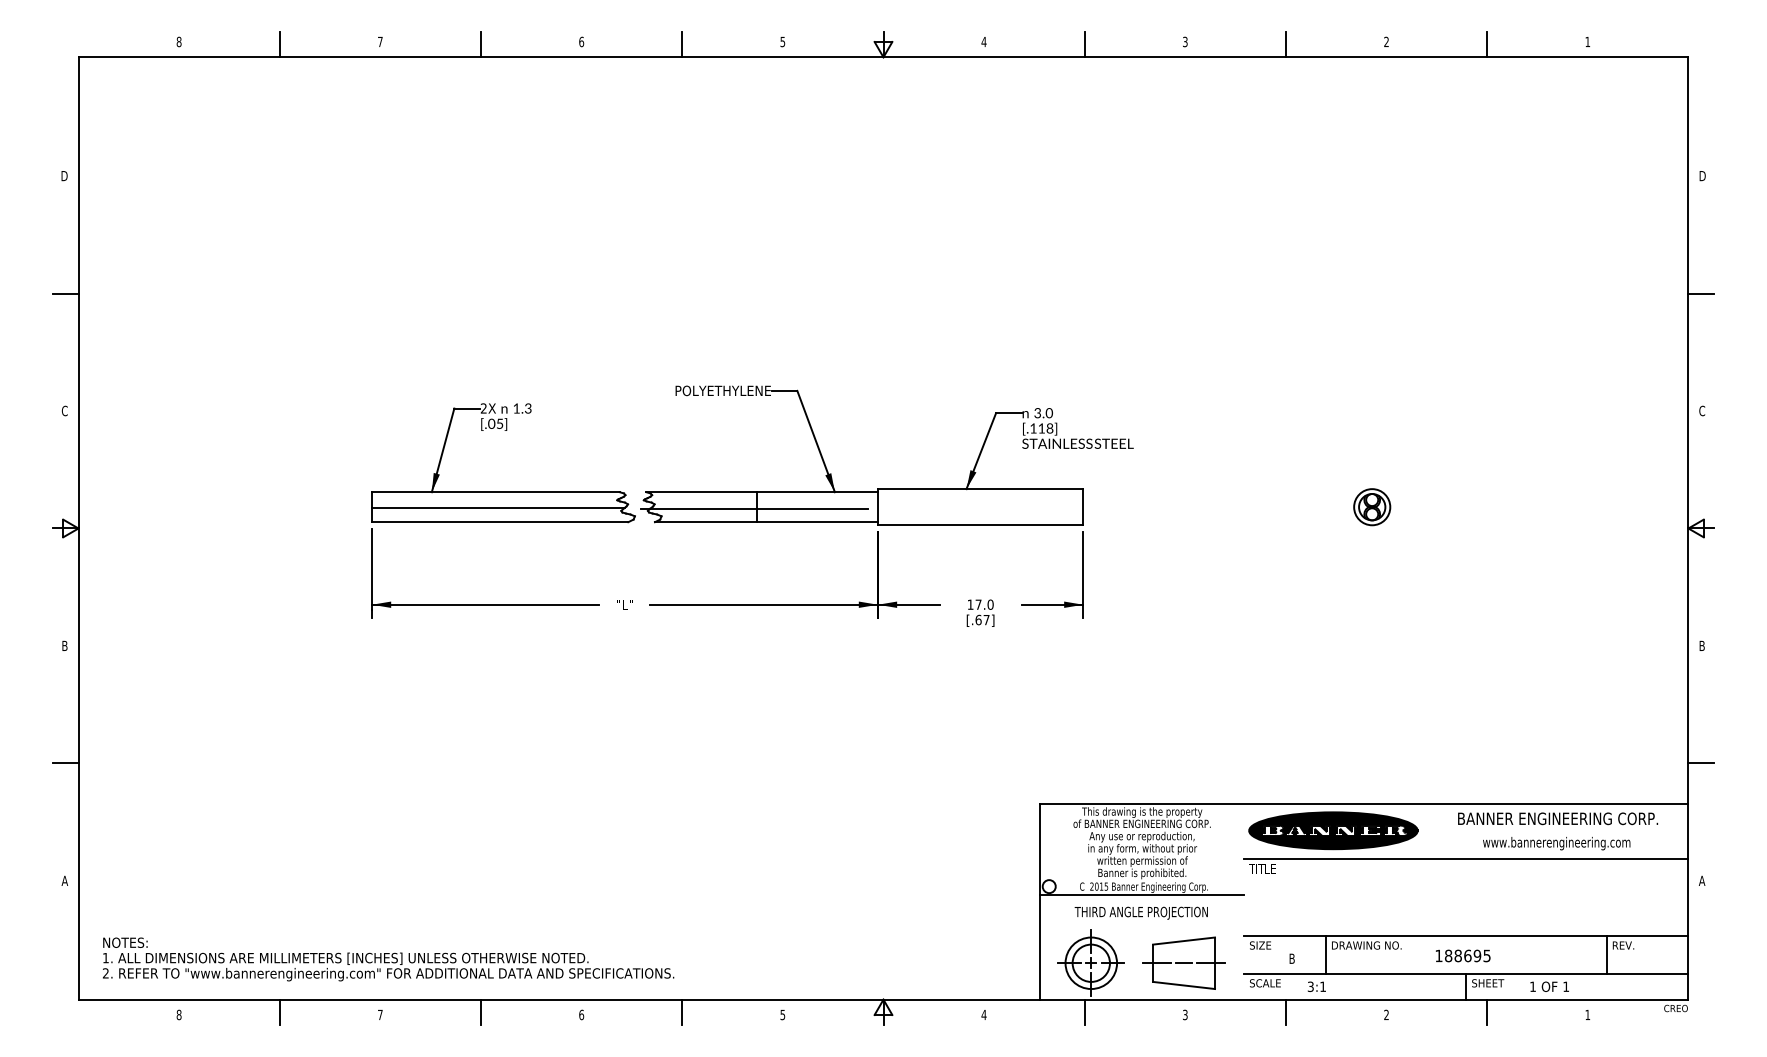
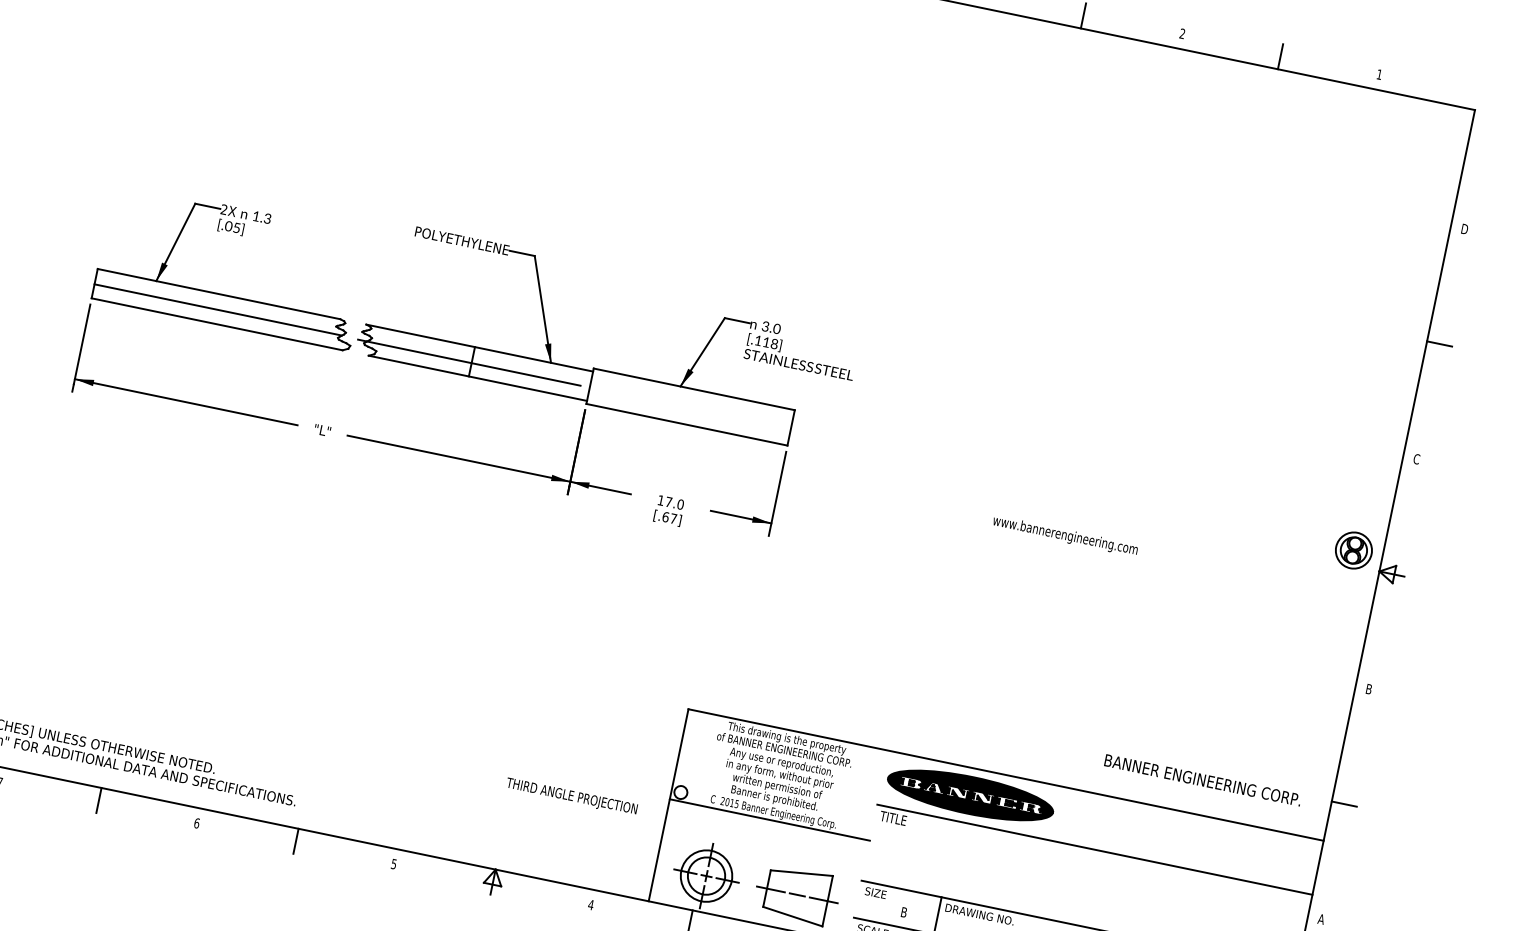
part: (1372, 507) -> (1354, 550), moved
text: (1558, 818) -> (1203, 780), moved
text: (1556, 843) -> (1065, 535), moved
text: (1140, 912) -> (571, 796), moved

